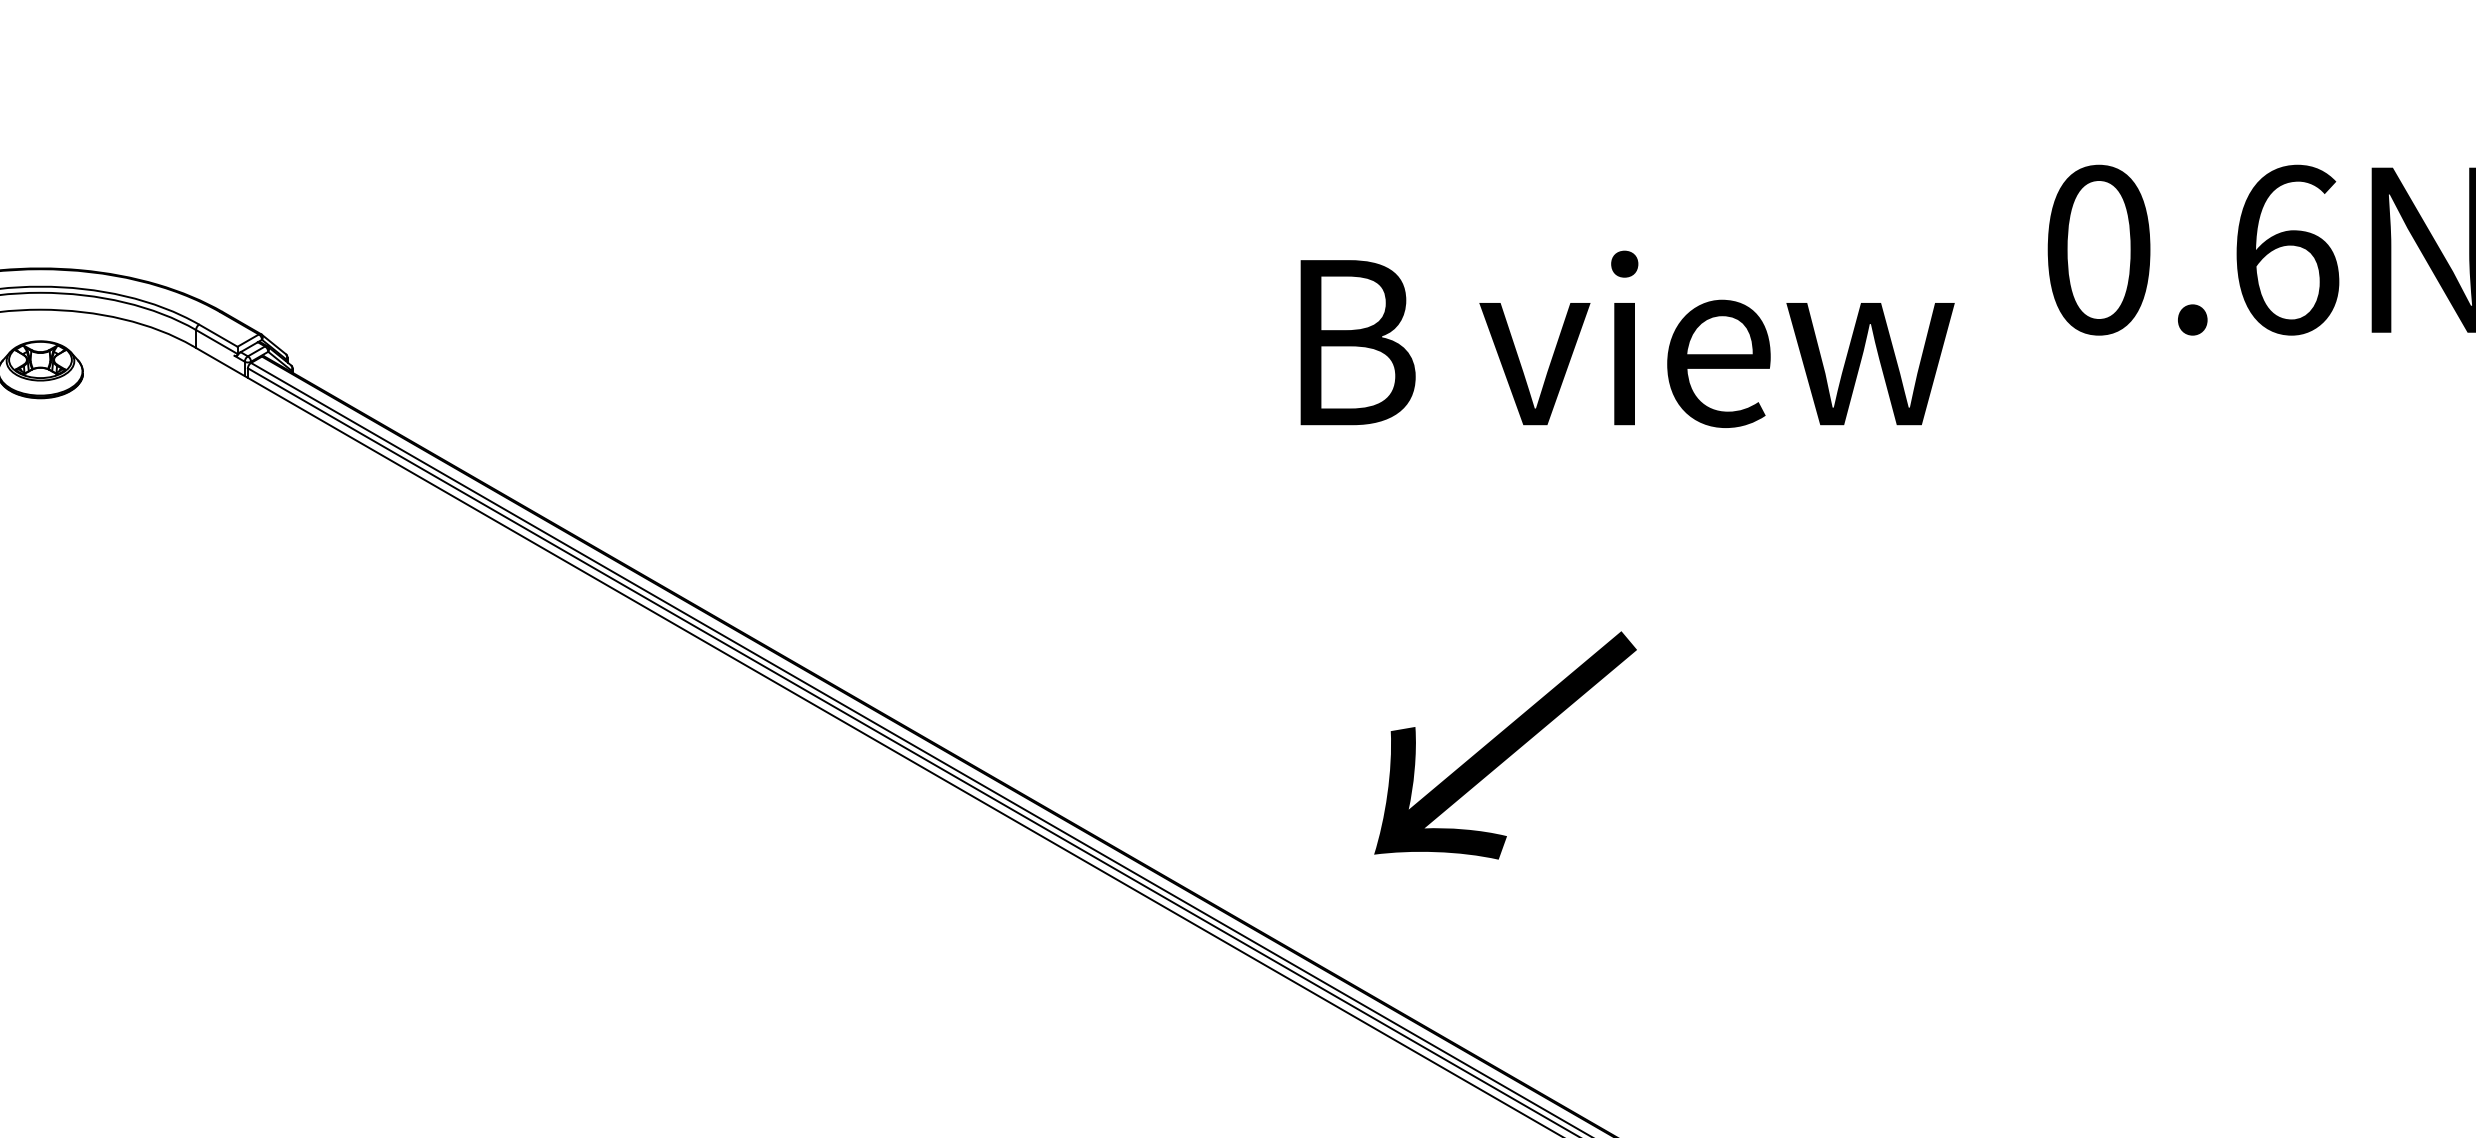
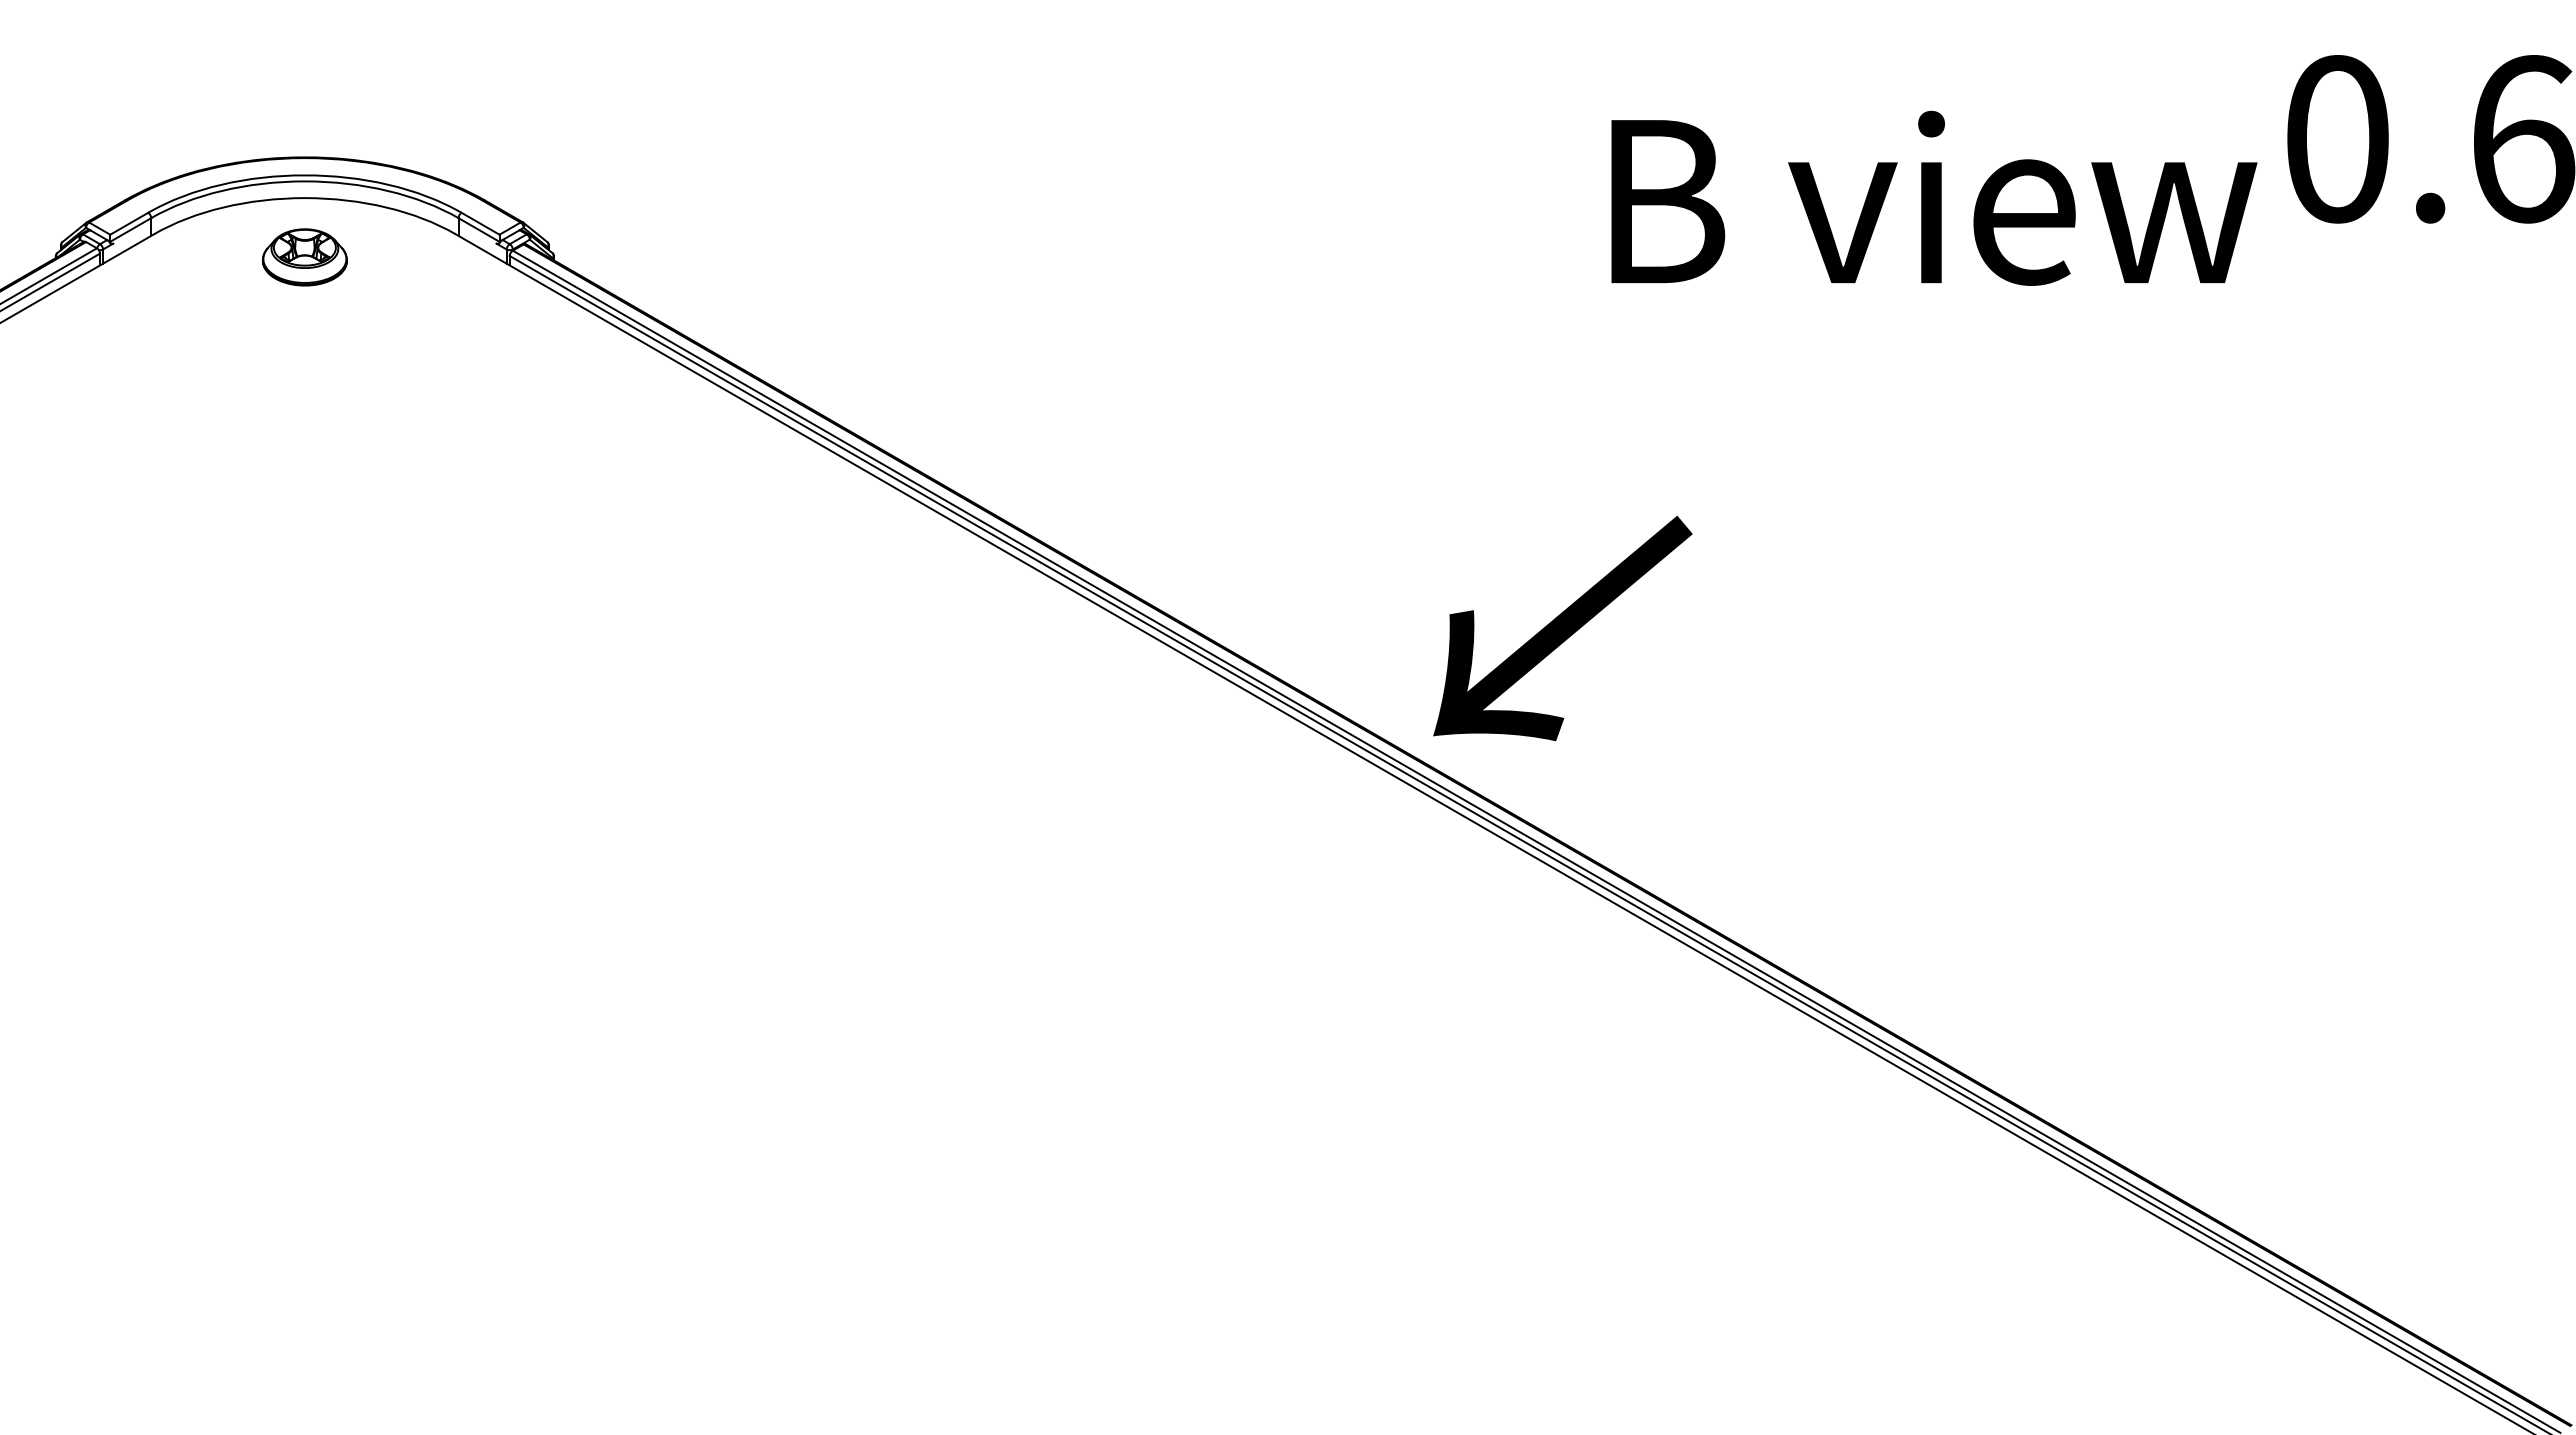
text: (1627, 338) -> (1934, 197), moved
text: (1505, 745) -> (1562, 628), moved

